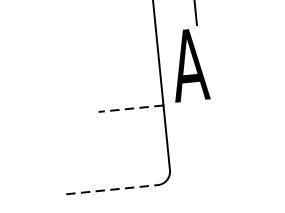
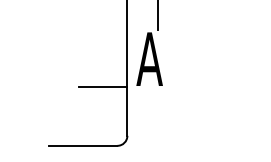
line: (130, 109) -> (102, 87), dashed -> solid
line: (112, 189) -> (83, 145), dashed -> solid

